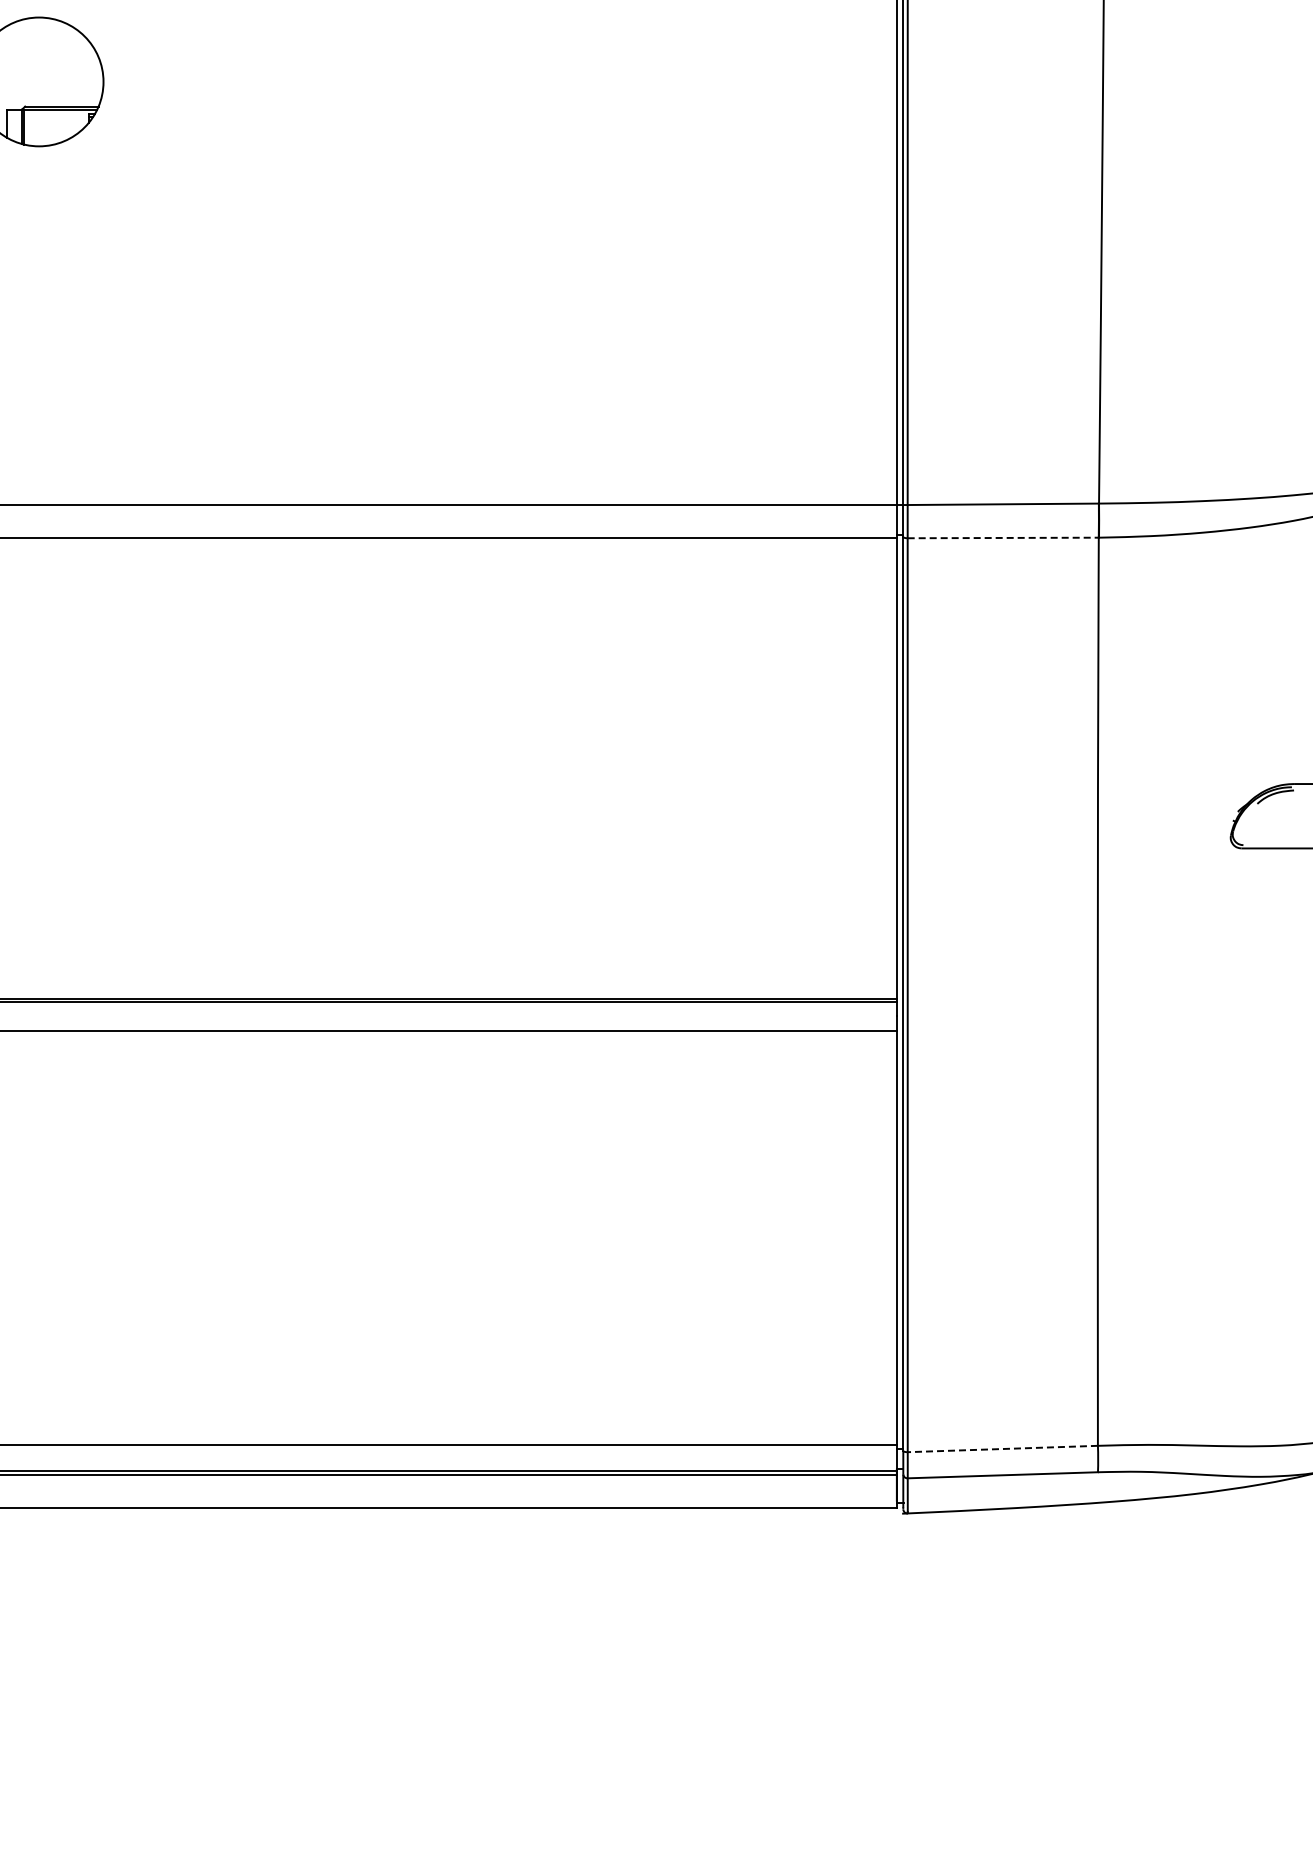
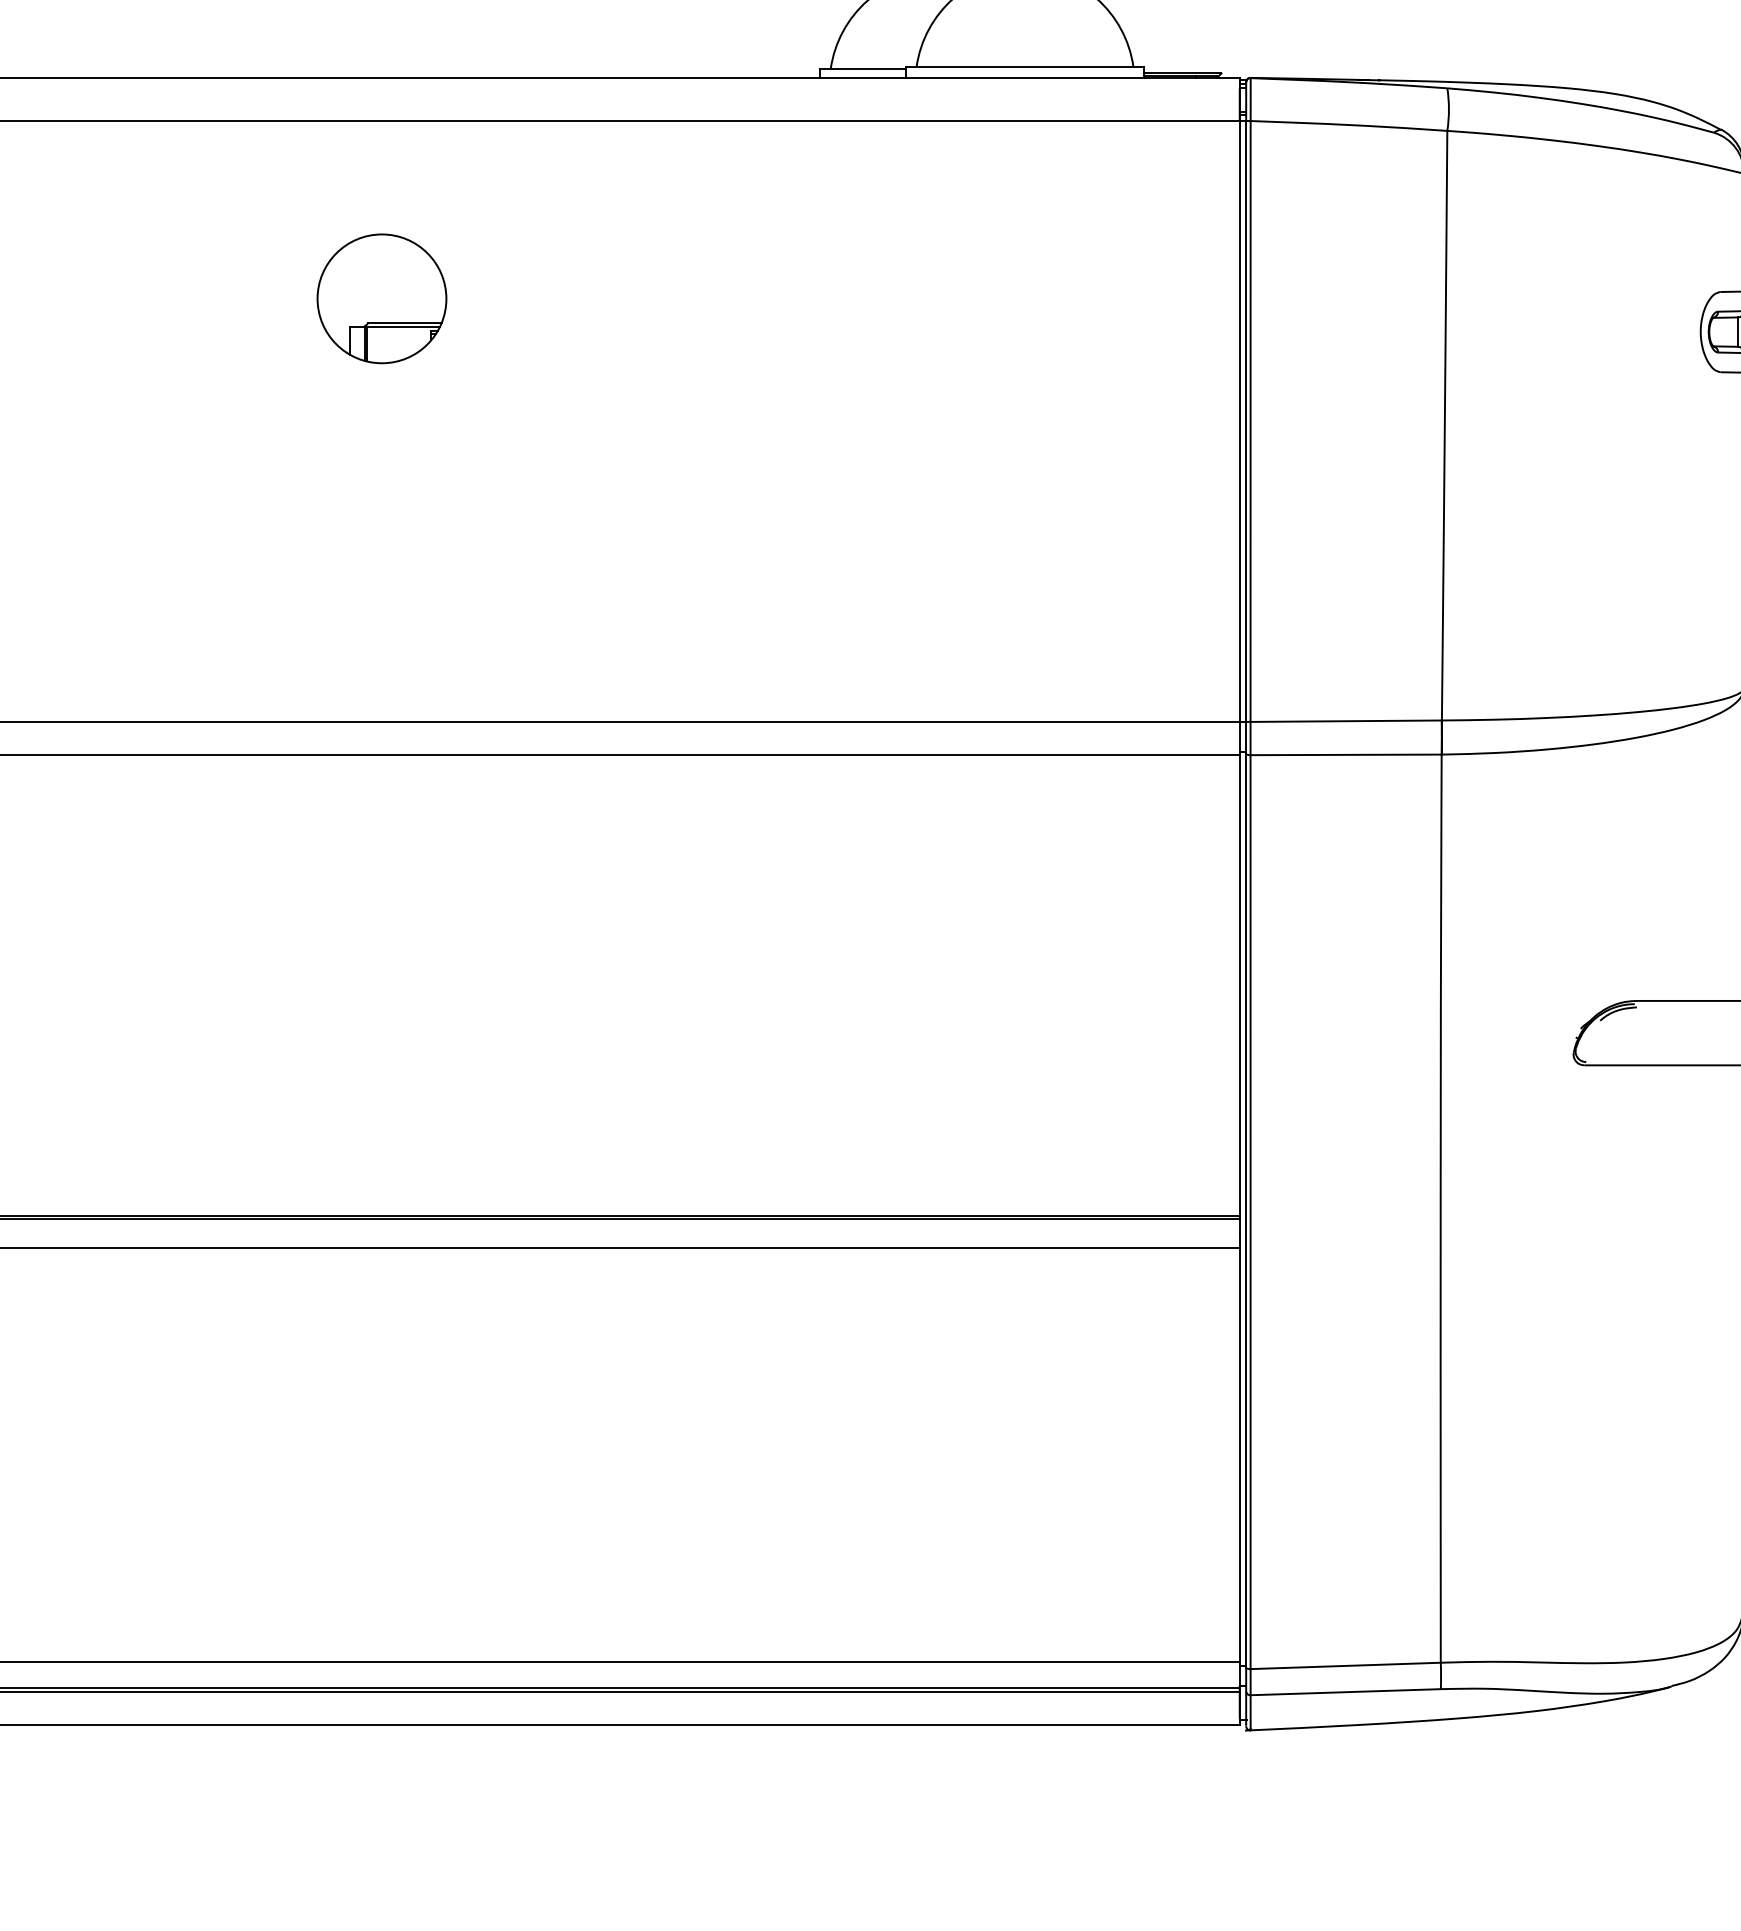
line: (1003, 537) -> (1346, 754), dashed -> solid
line: (1002, 1448) -> (1345, 1665), dashed -> solid

